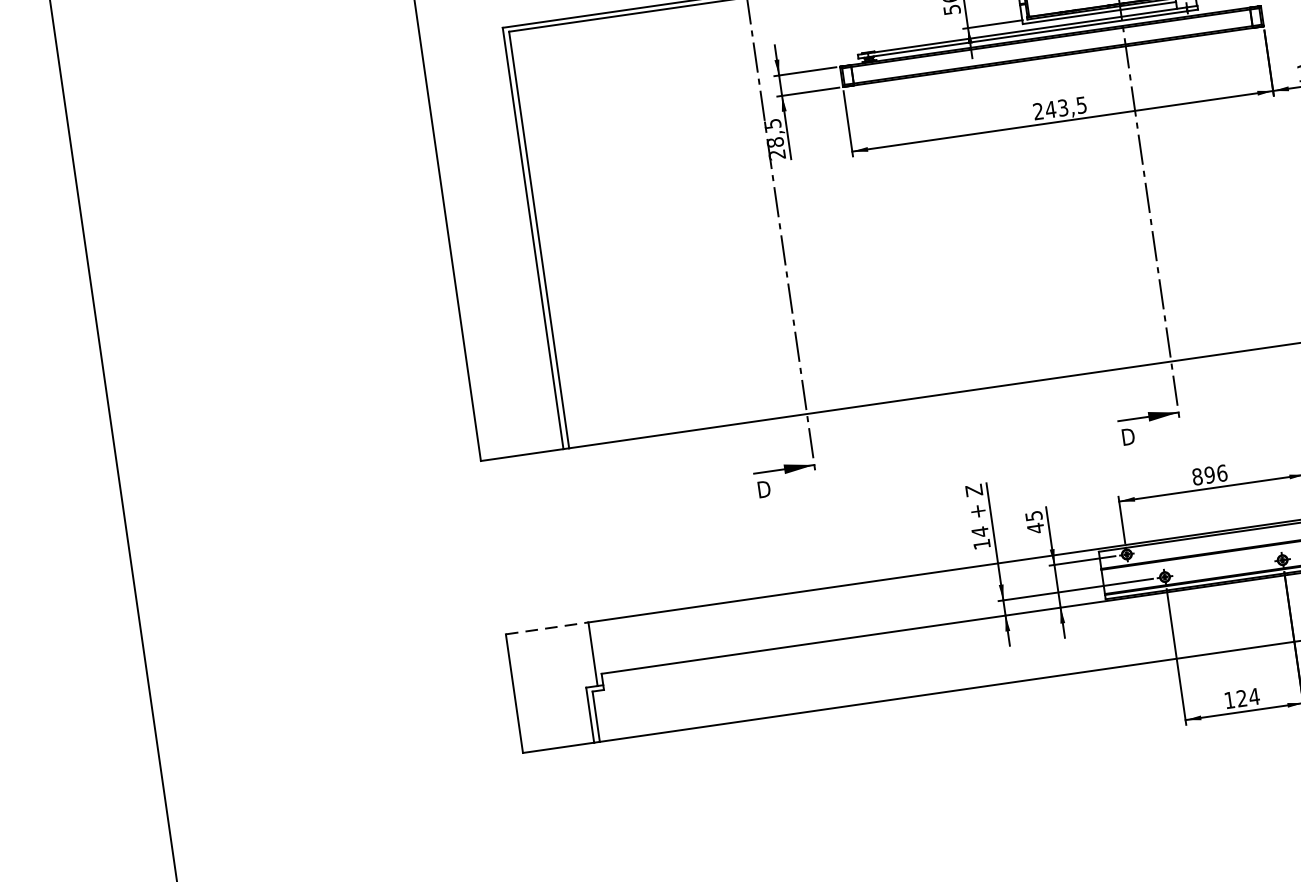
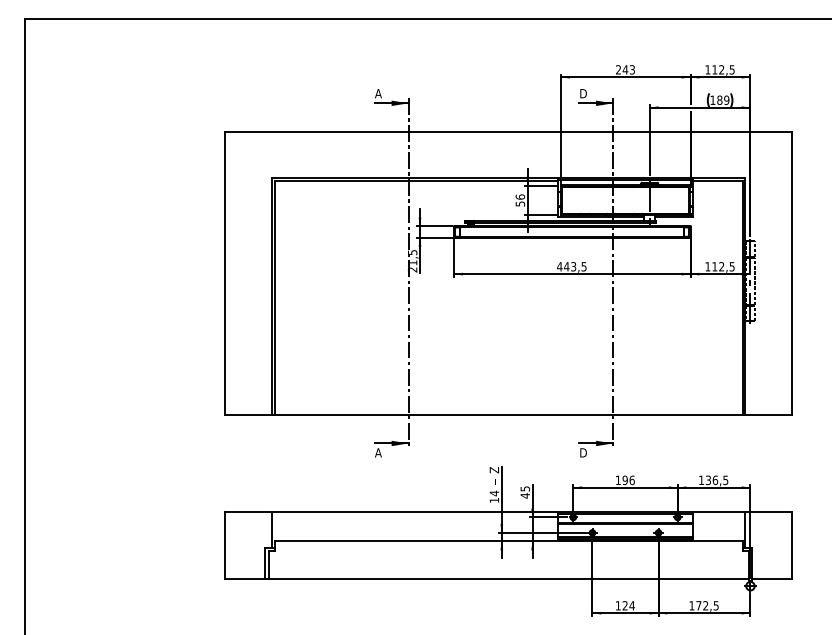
text: (1037, 111) -> (559, 266), 243,5 -> 443,5
text: (776, 141) -> (413, 262), 28,5 -> 21,5
text: (1196, 477) -> (617, 480), 896 -> 196
text: (763, 488) -> (378, 452), D -> A
line: (548, 628) -> (249, 512), dashed -> solid

